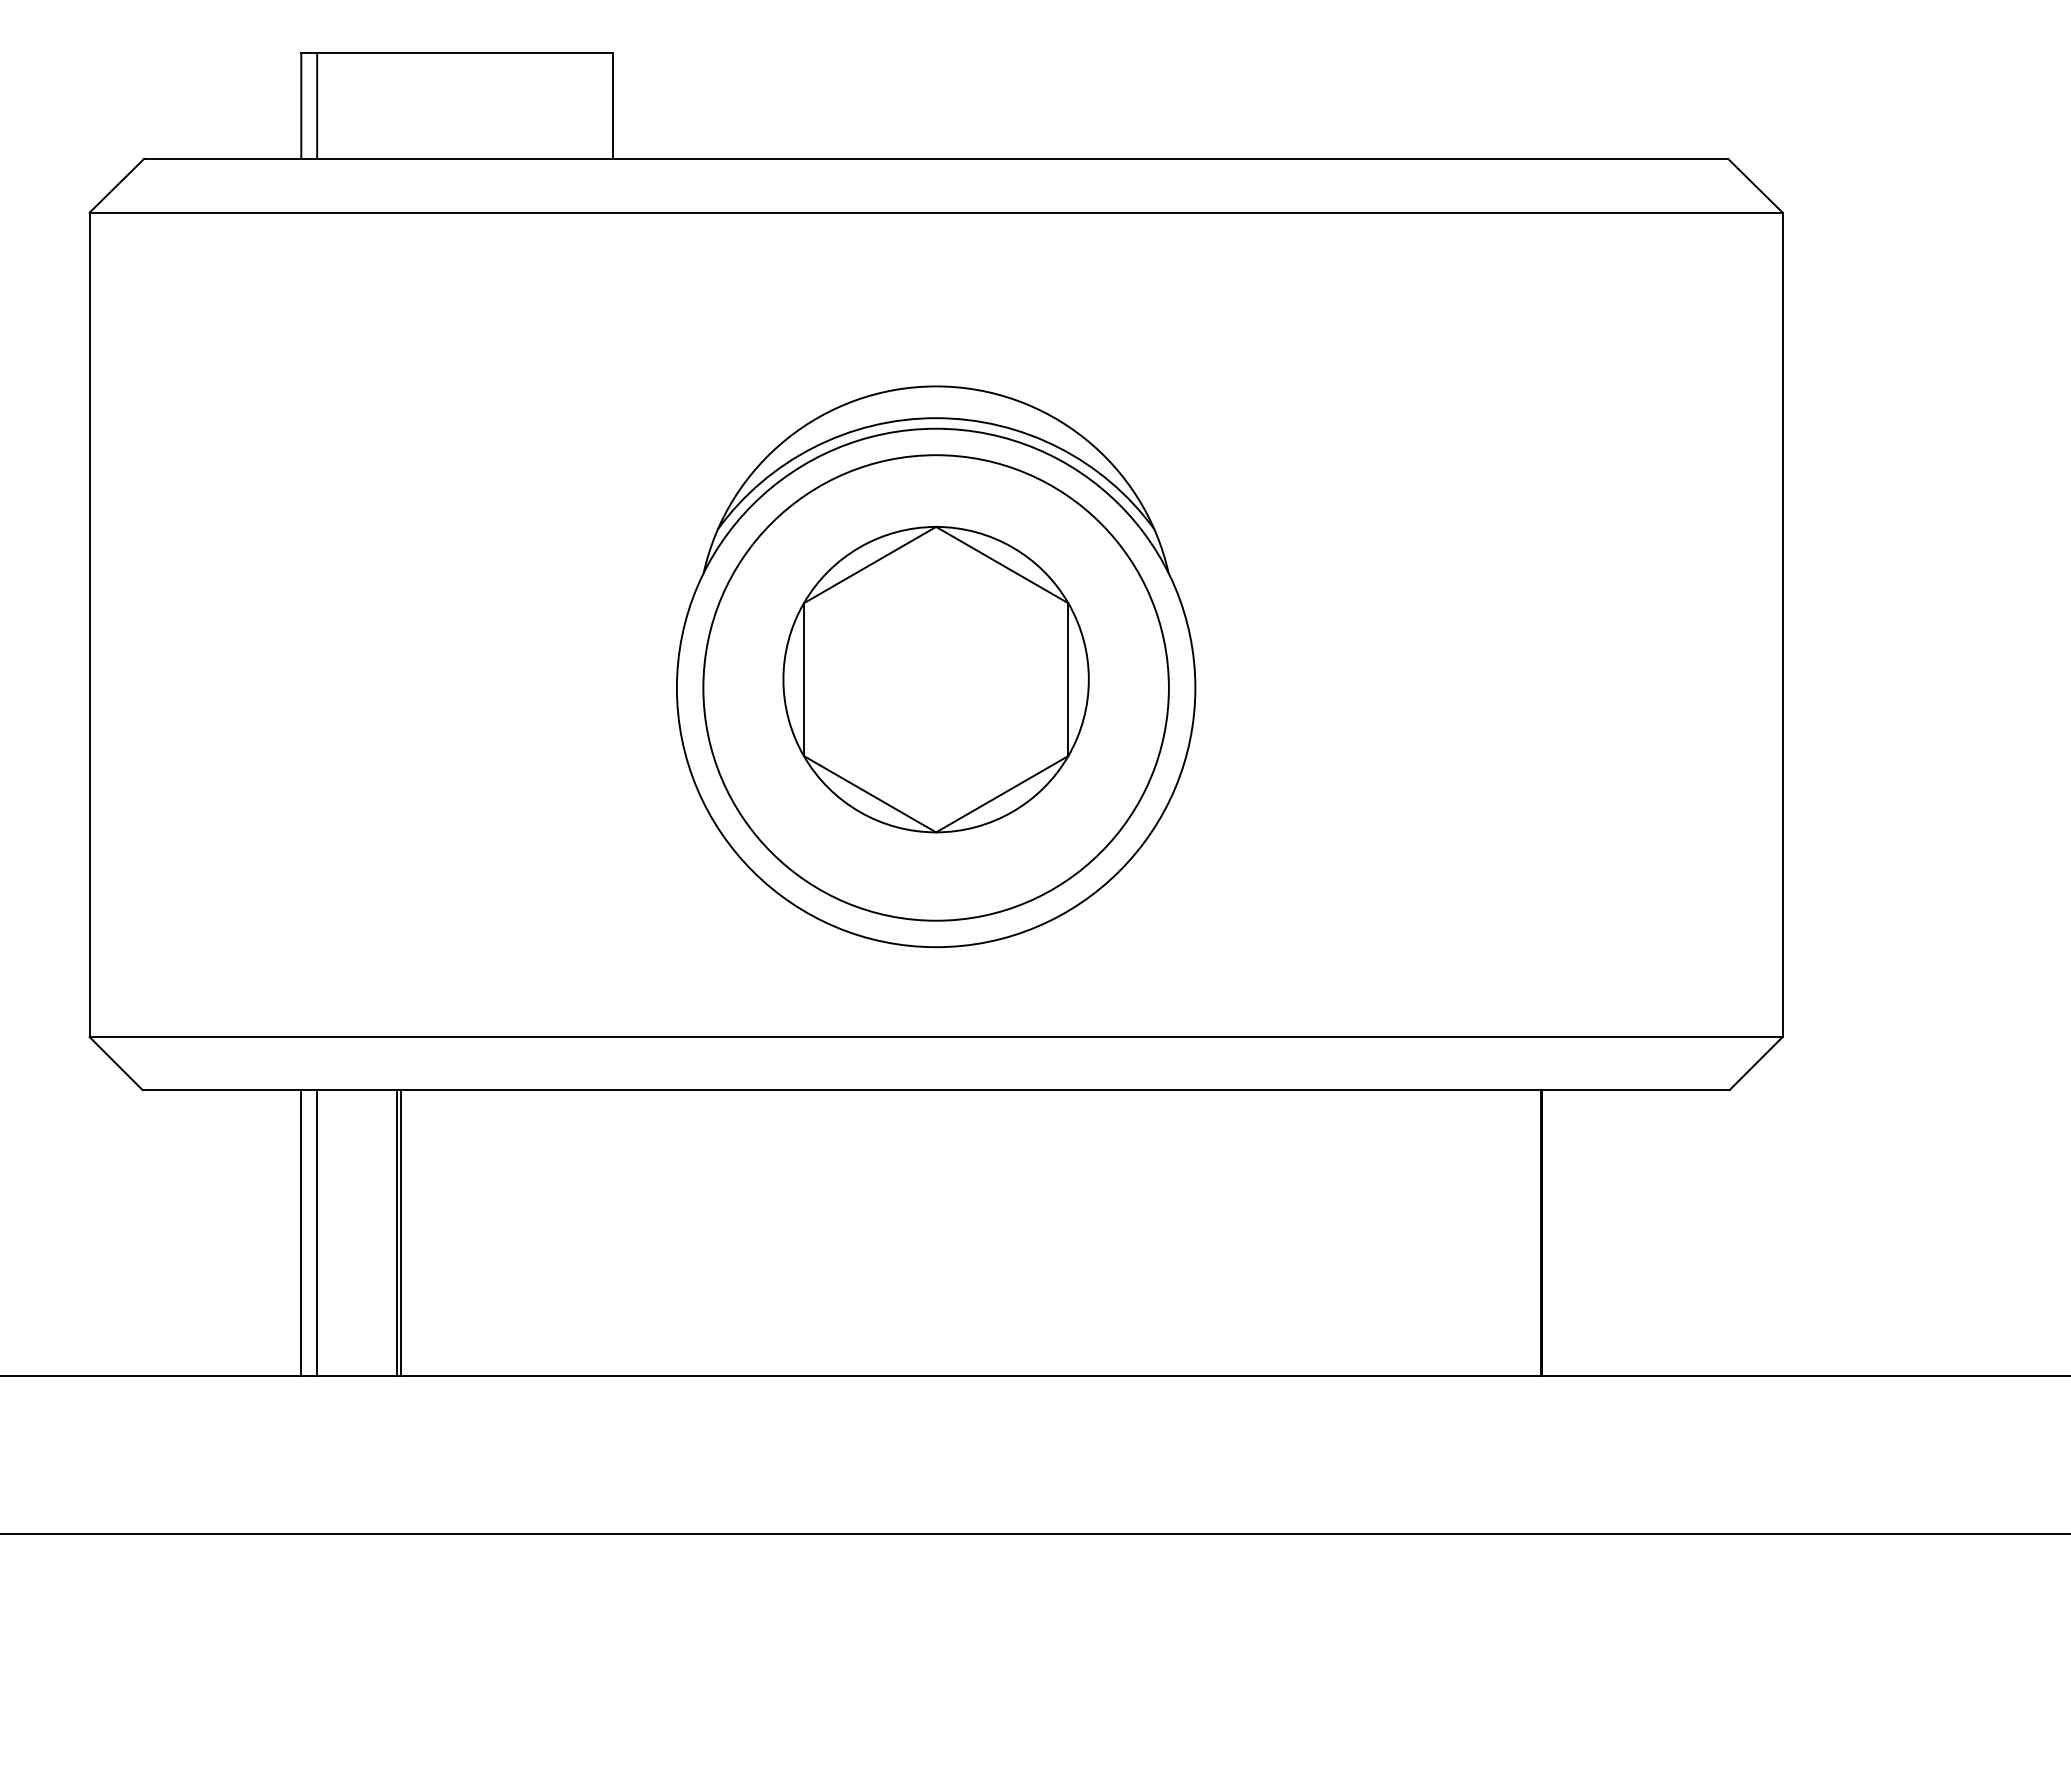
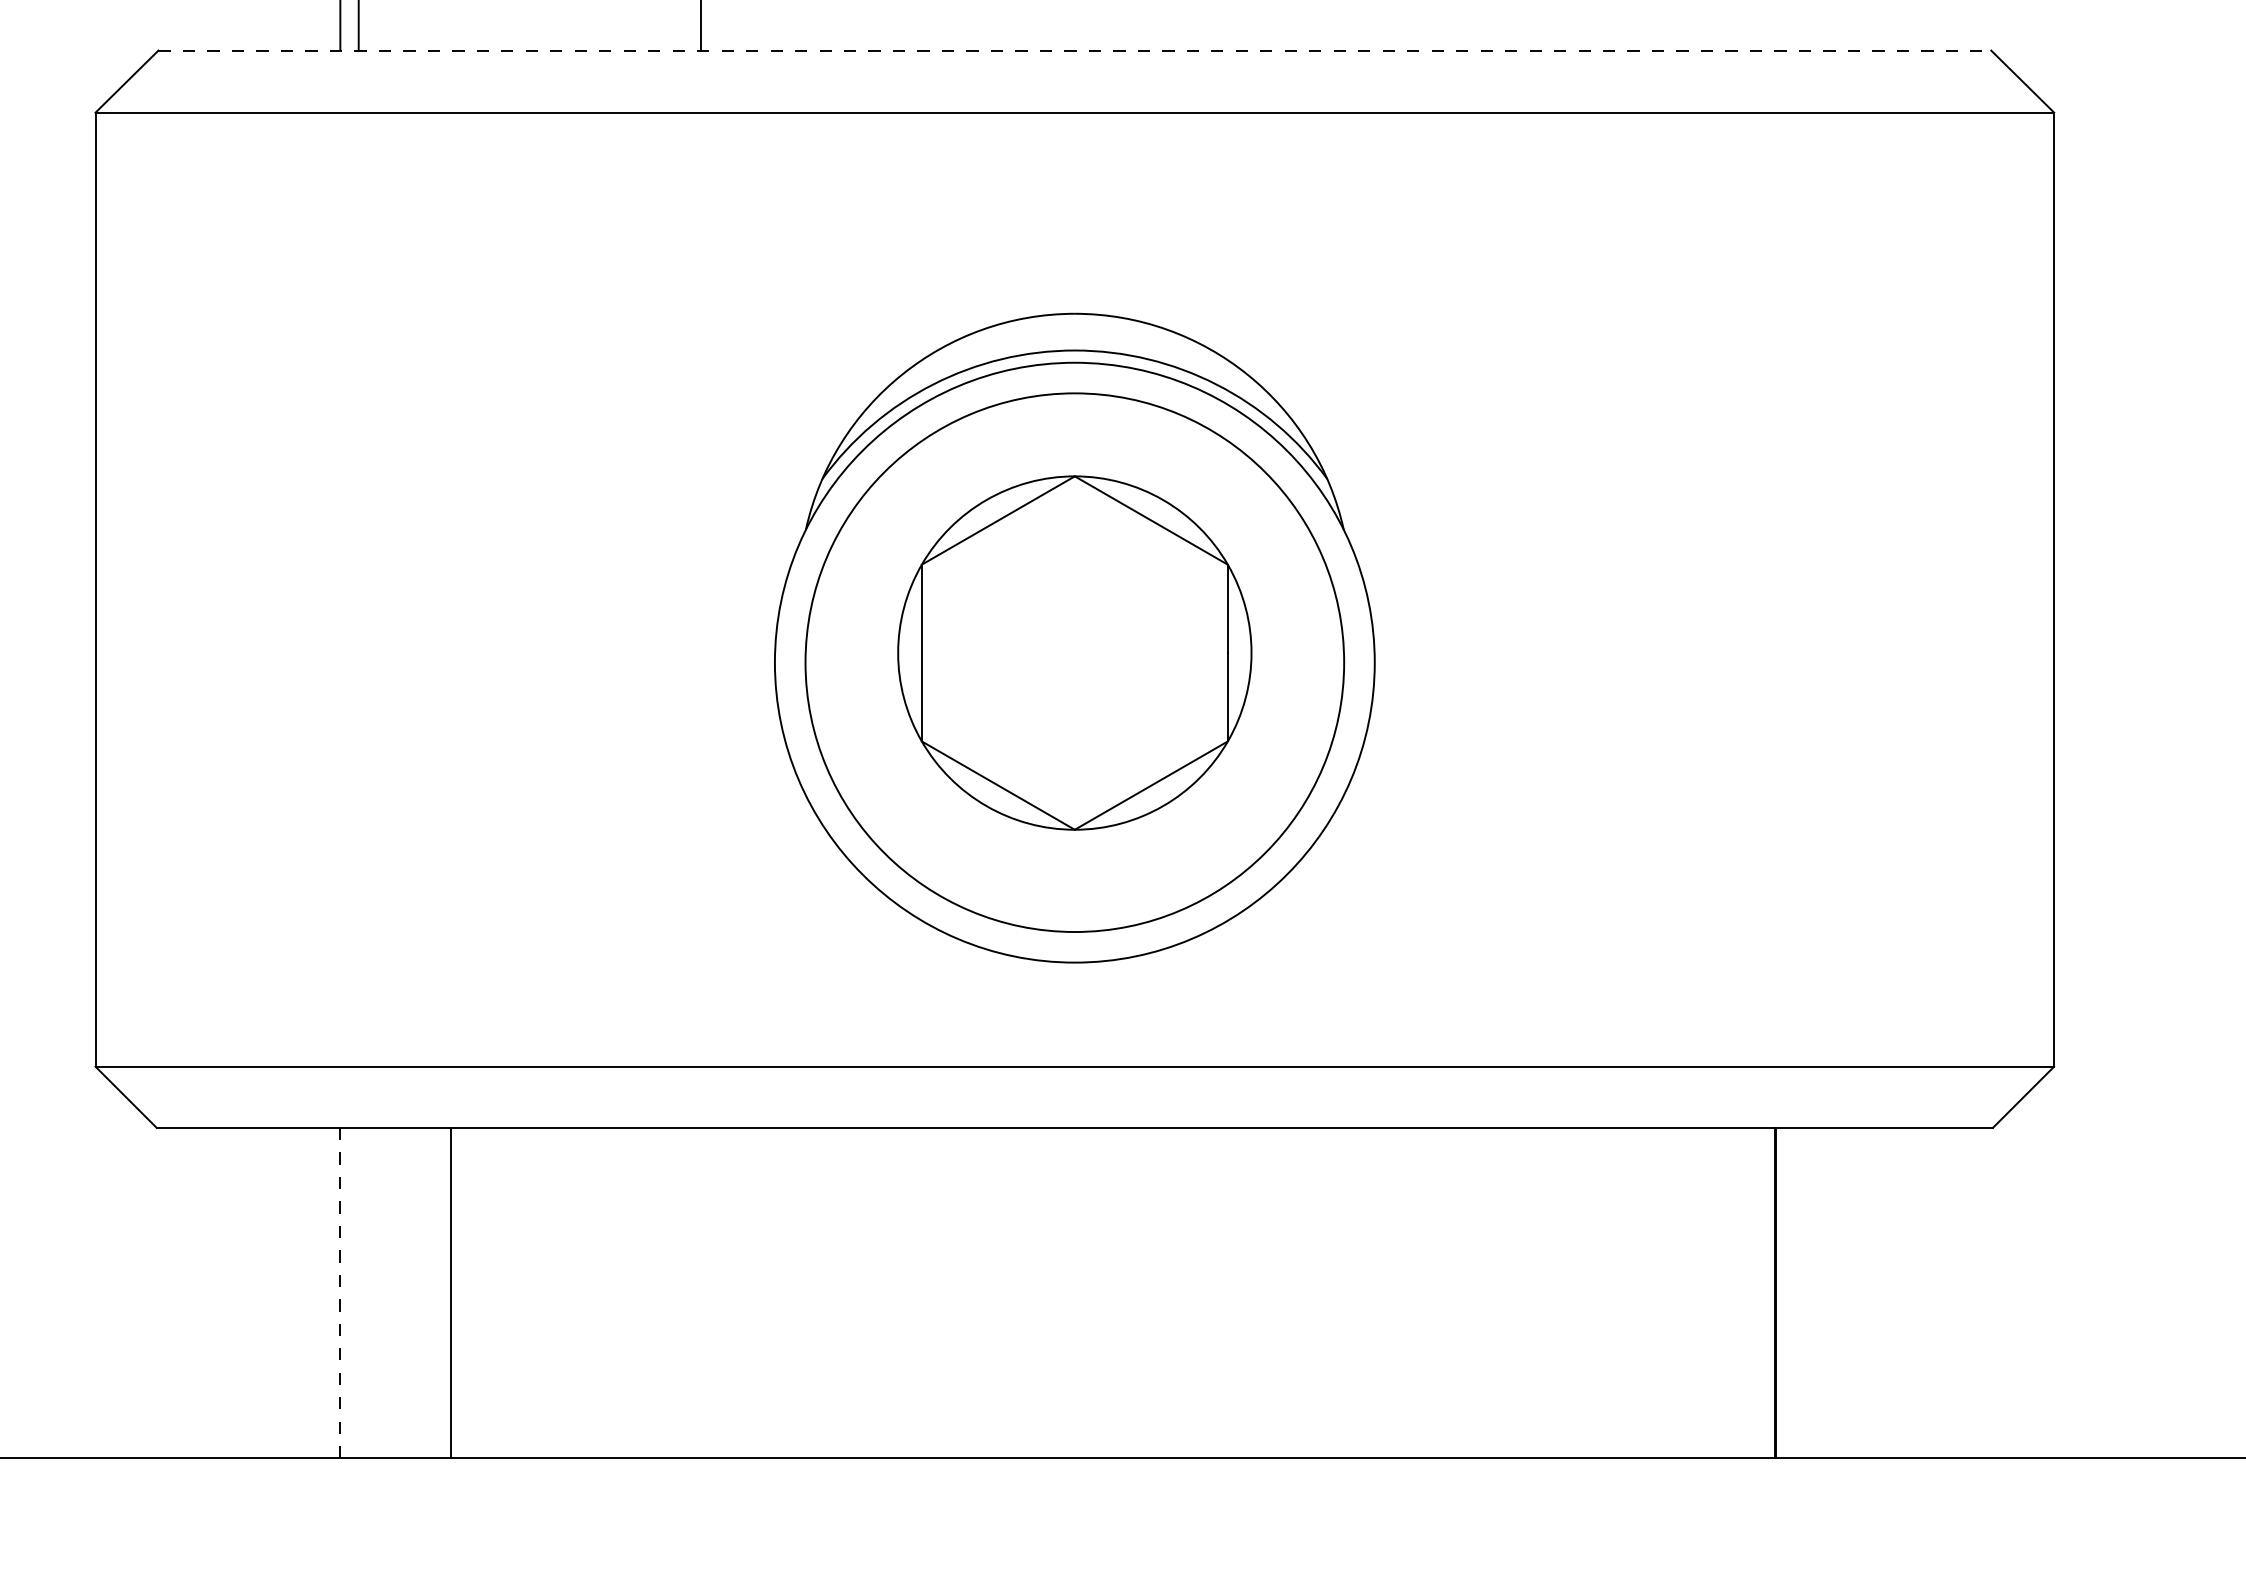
line: (936, 158) -> (1075, 50), solid -> dashed
line: (301, 1232) -> (340, 1292), solid -> dashed
line: (317, 1232) -> (359, 1292), removed
line: (400, 1232) -> (455, 1292), removed

